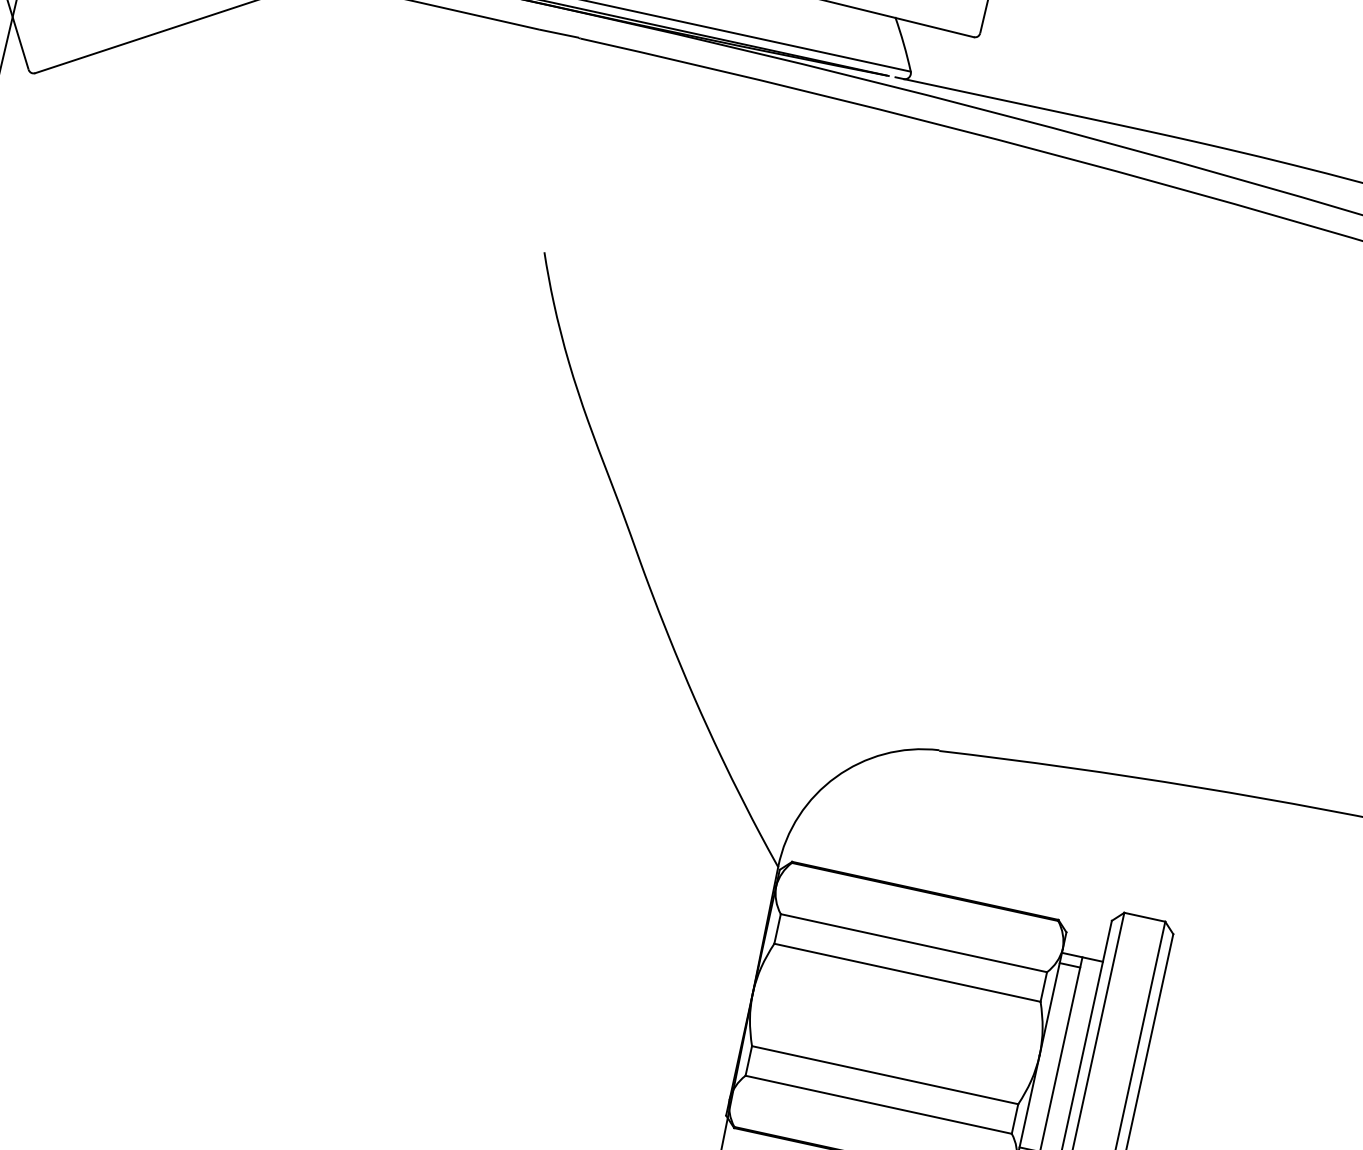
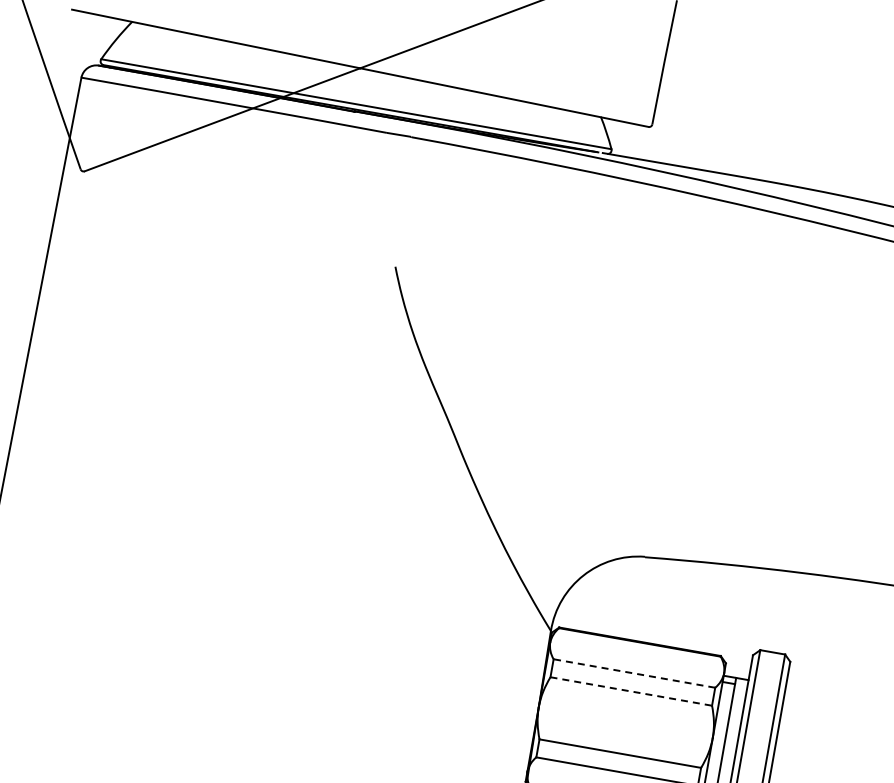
line: (912, 943) -> (633, 673), solid -> dashed
line: (907, 972) -> (631, 691), solid -> dashed

